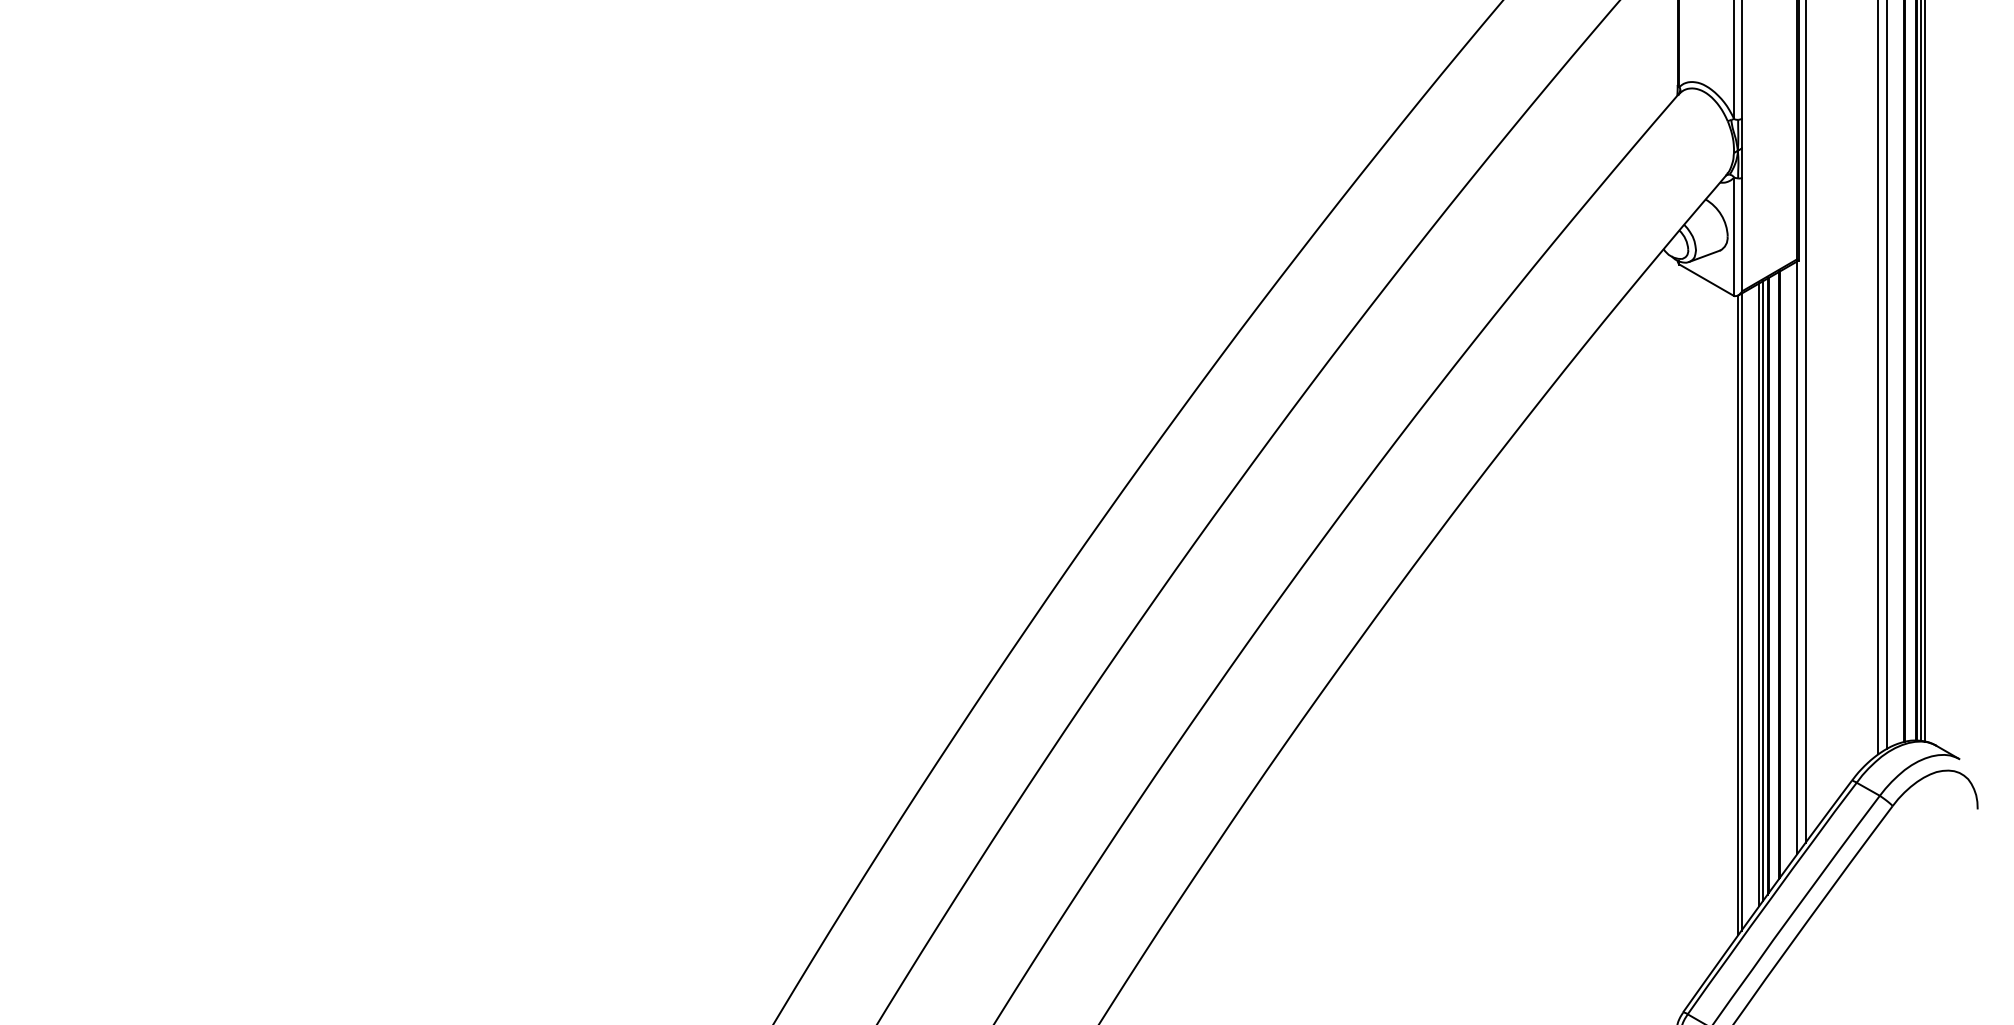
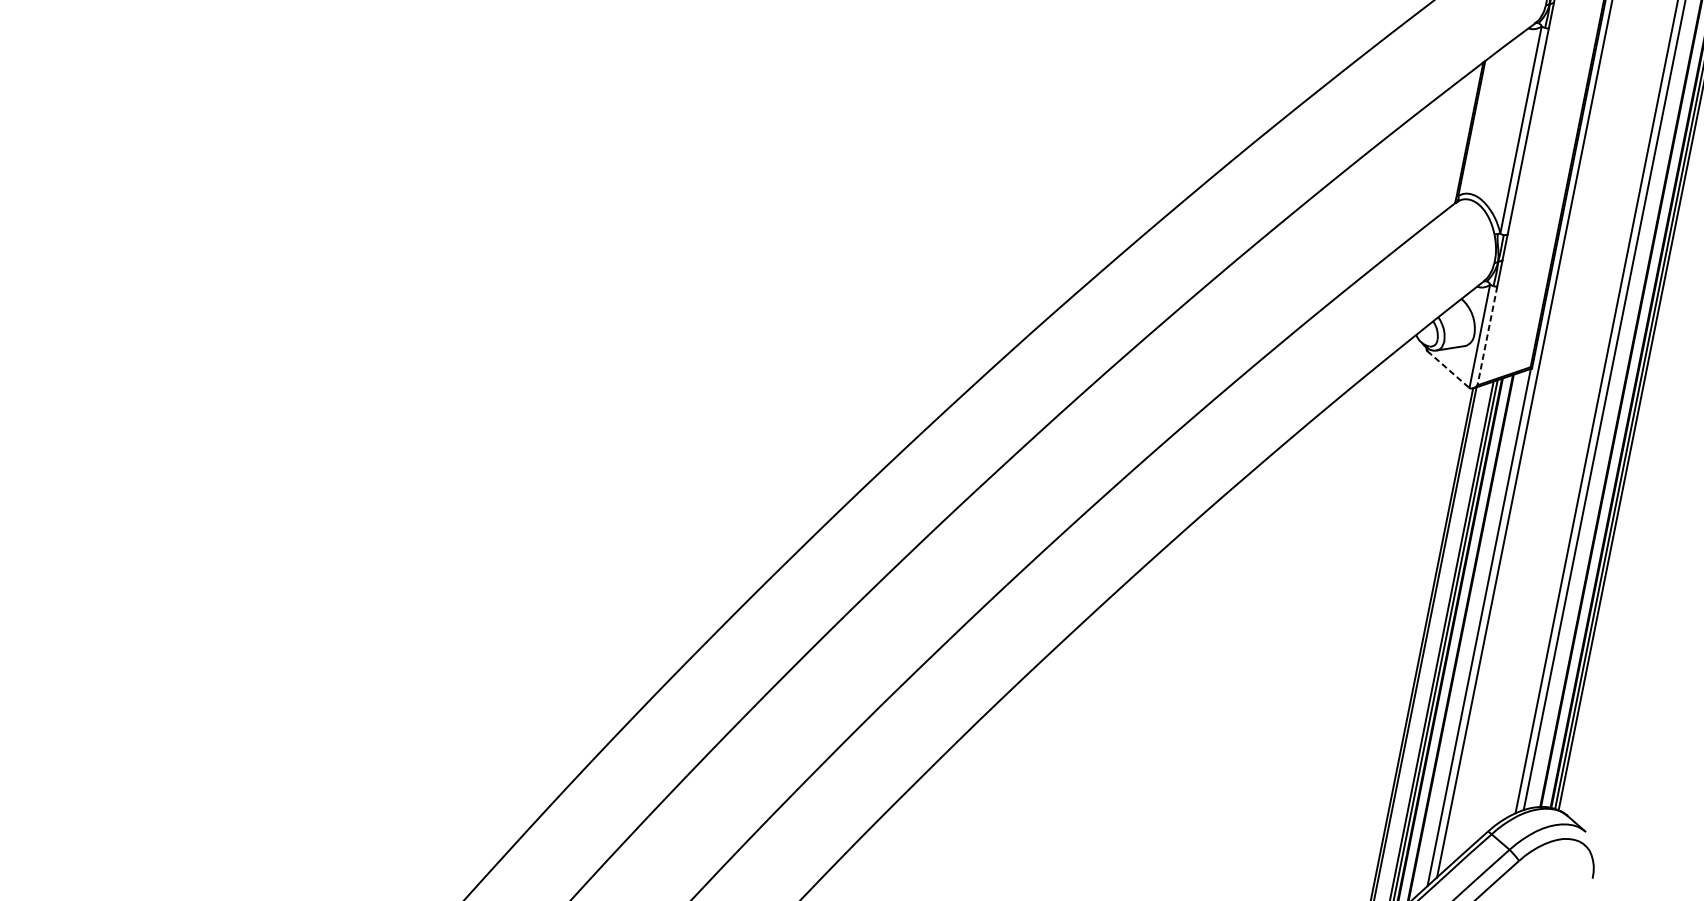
line: (1742, 234) -> (1487, 335), solid -> dashed
line: (1707, 280) -> (1449, 369), solid -> dashed

